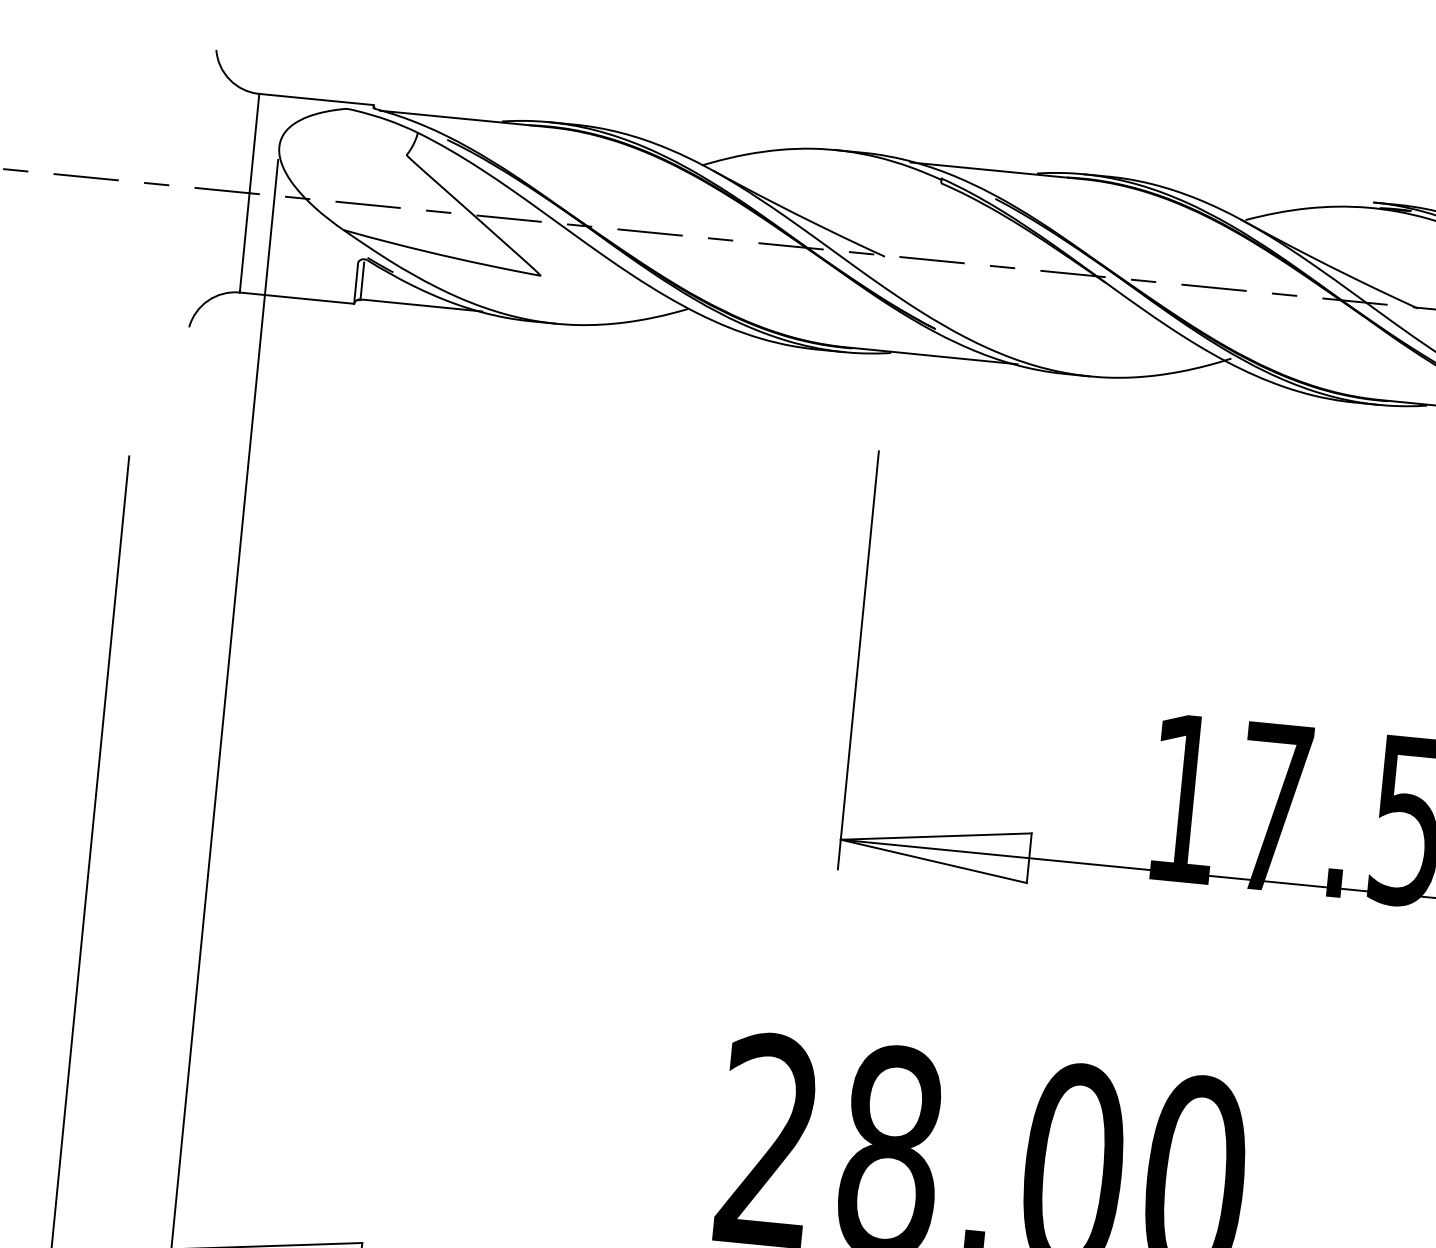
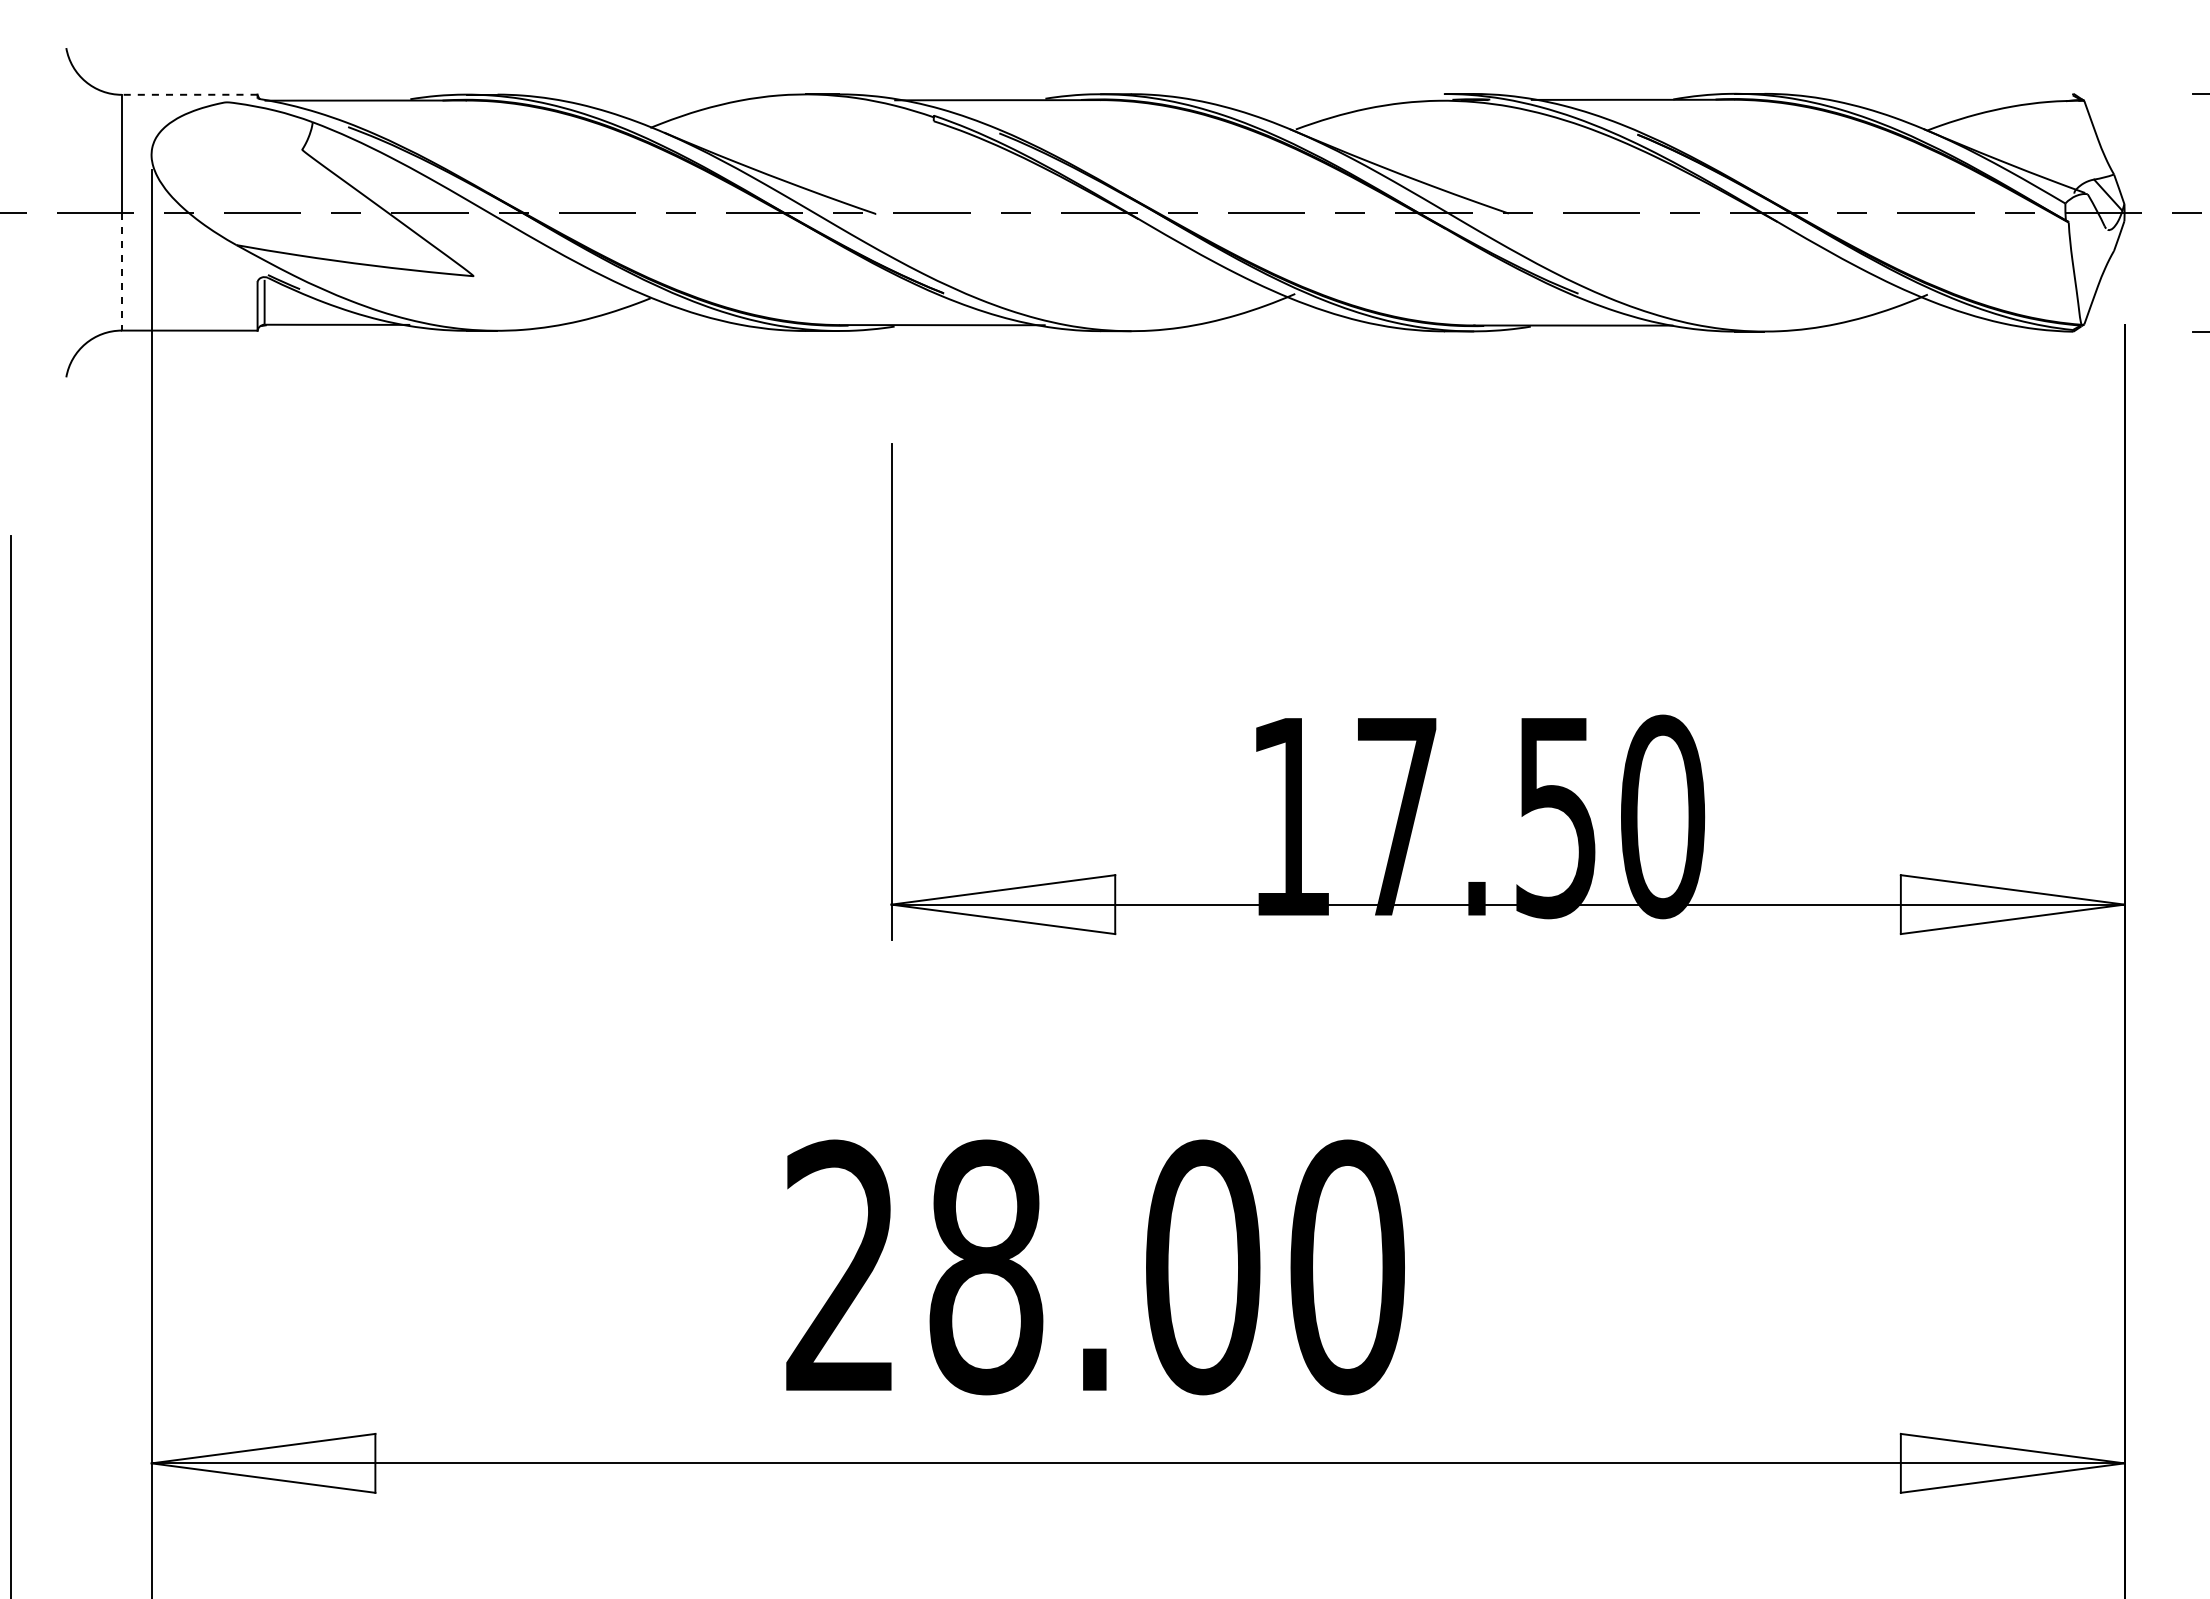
line: (316, 99) -> (189, 94), solid -> dashed
line: (244, 242) -> (121, 271), solid -> dashed

